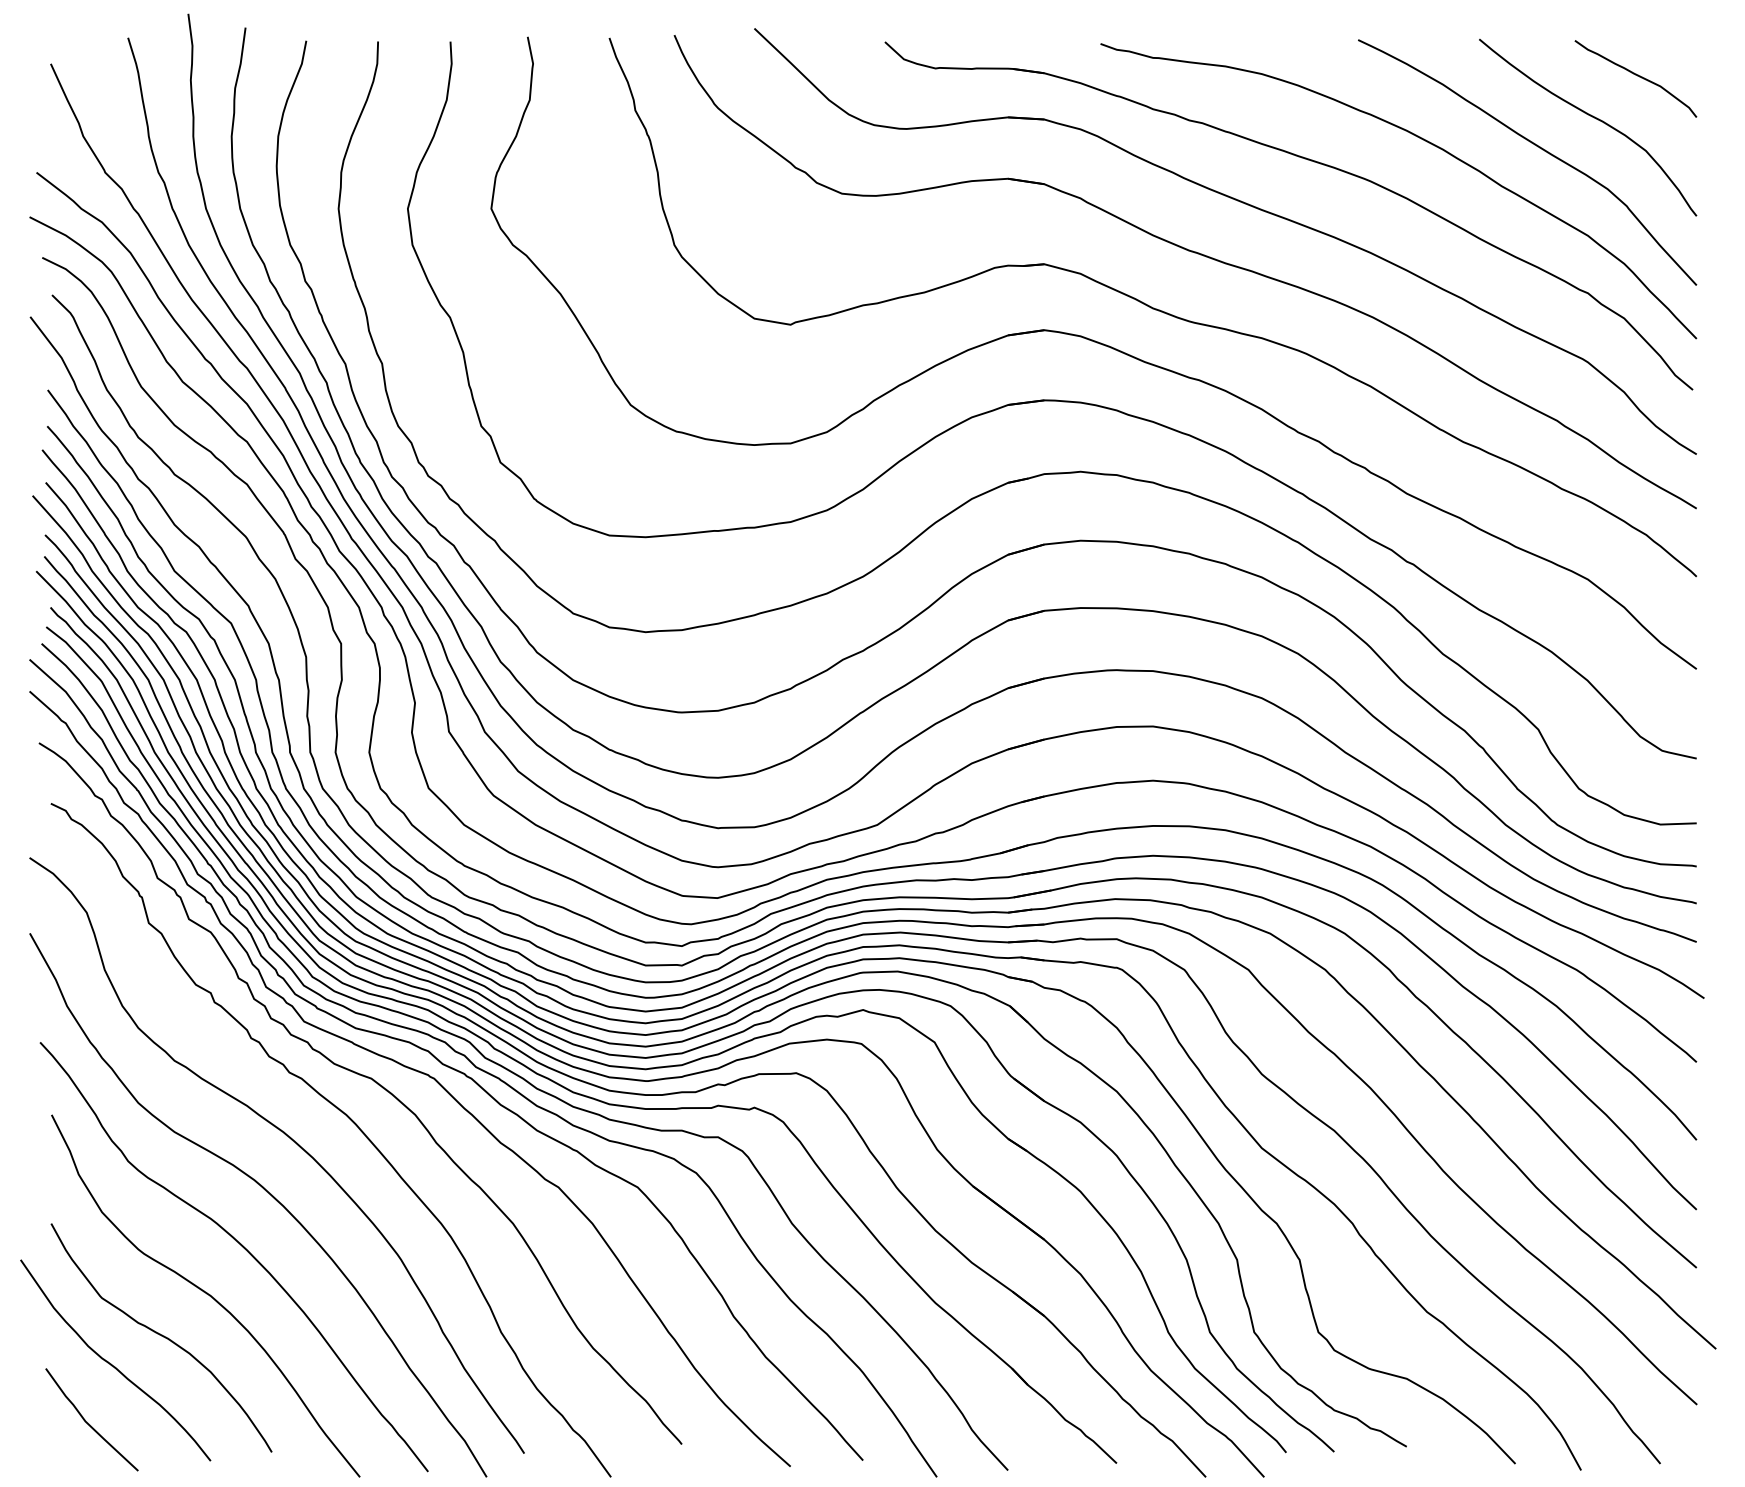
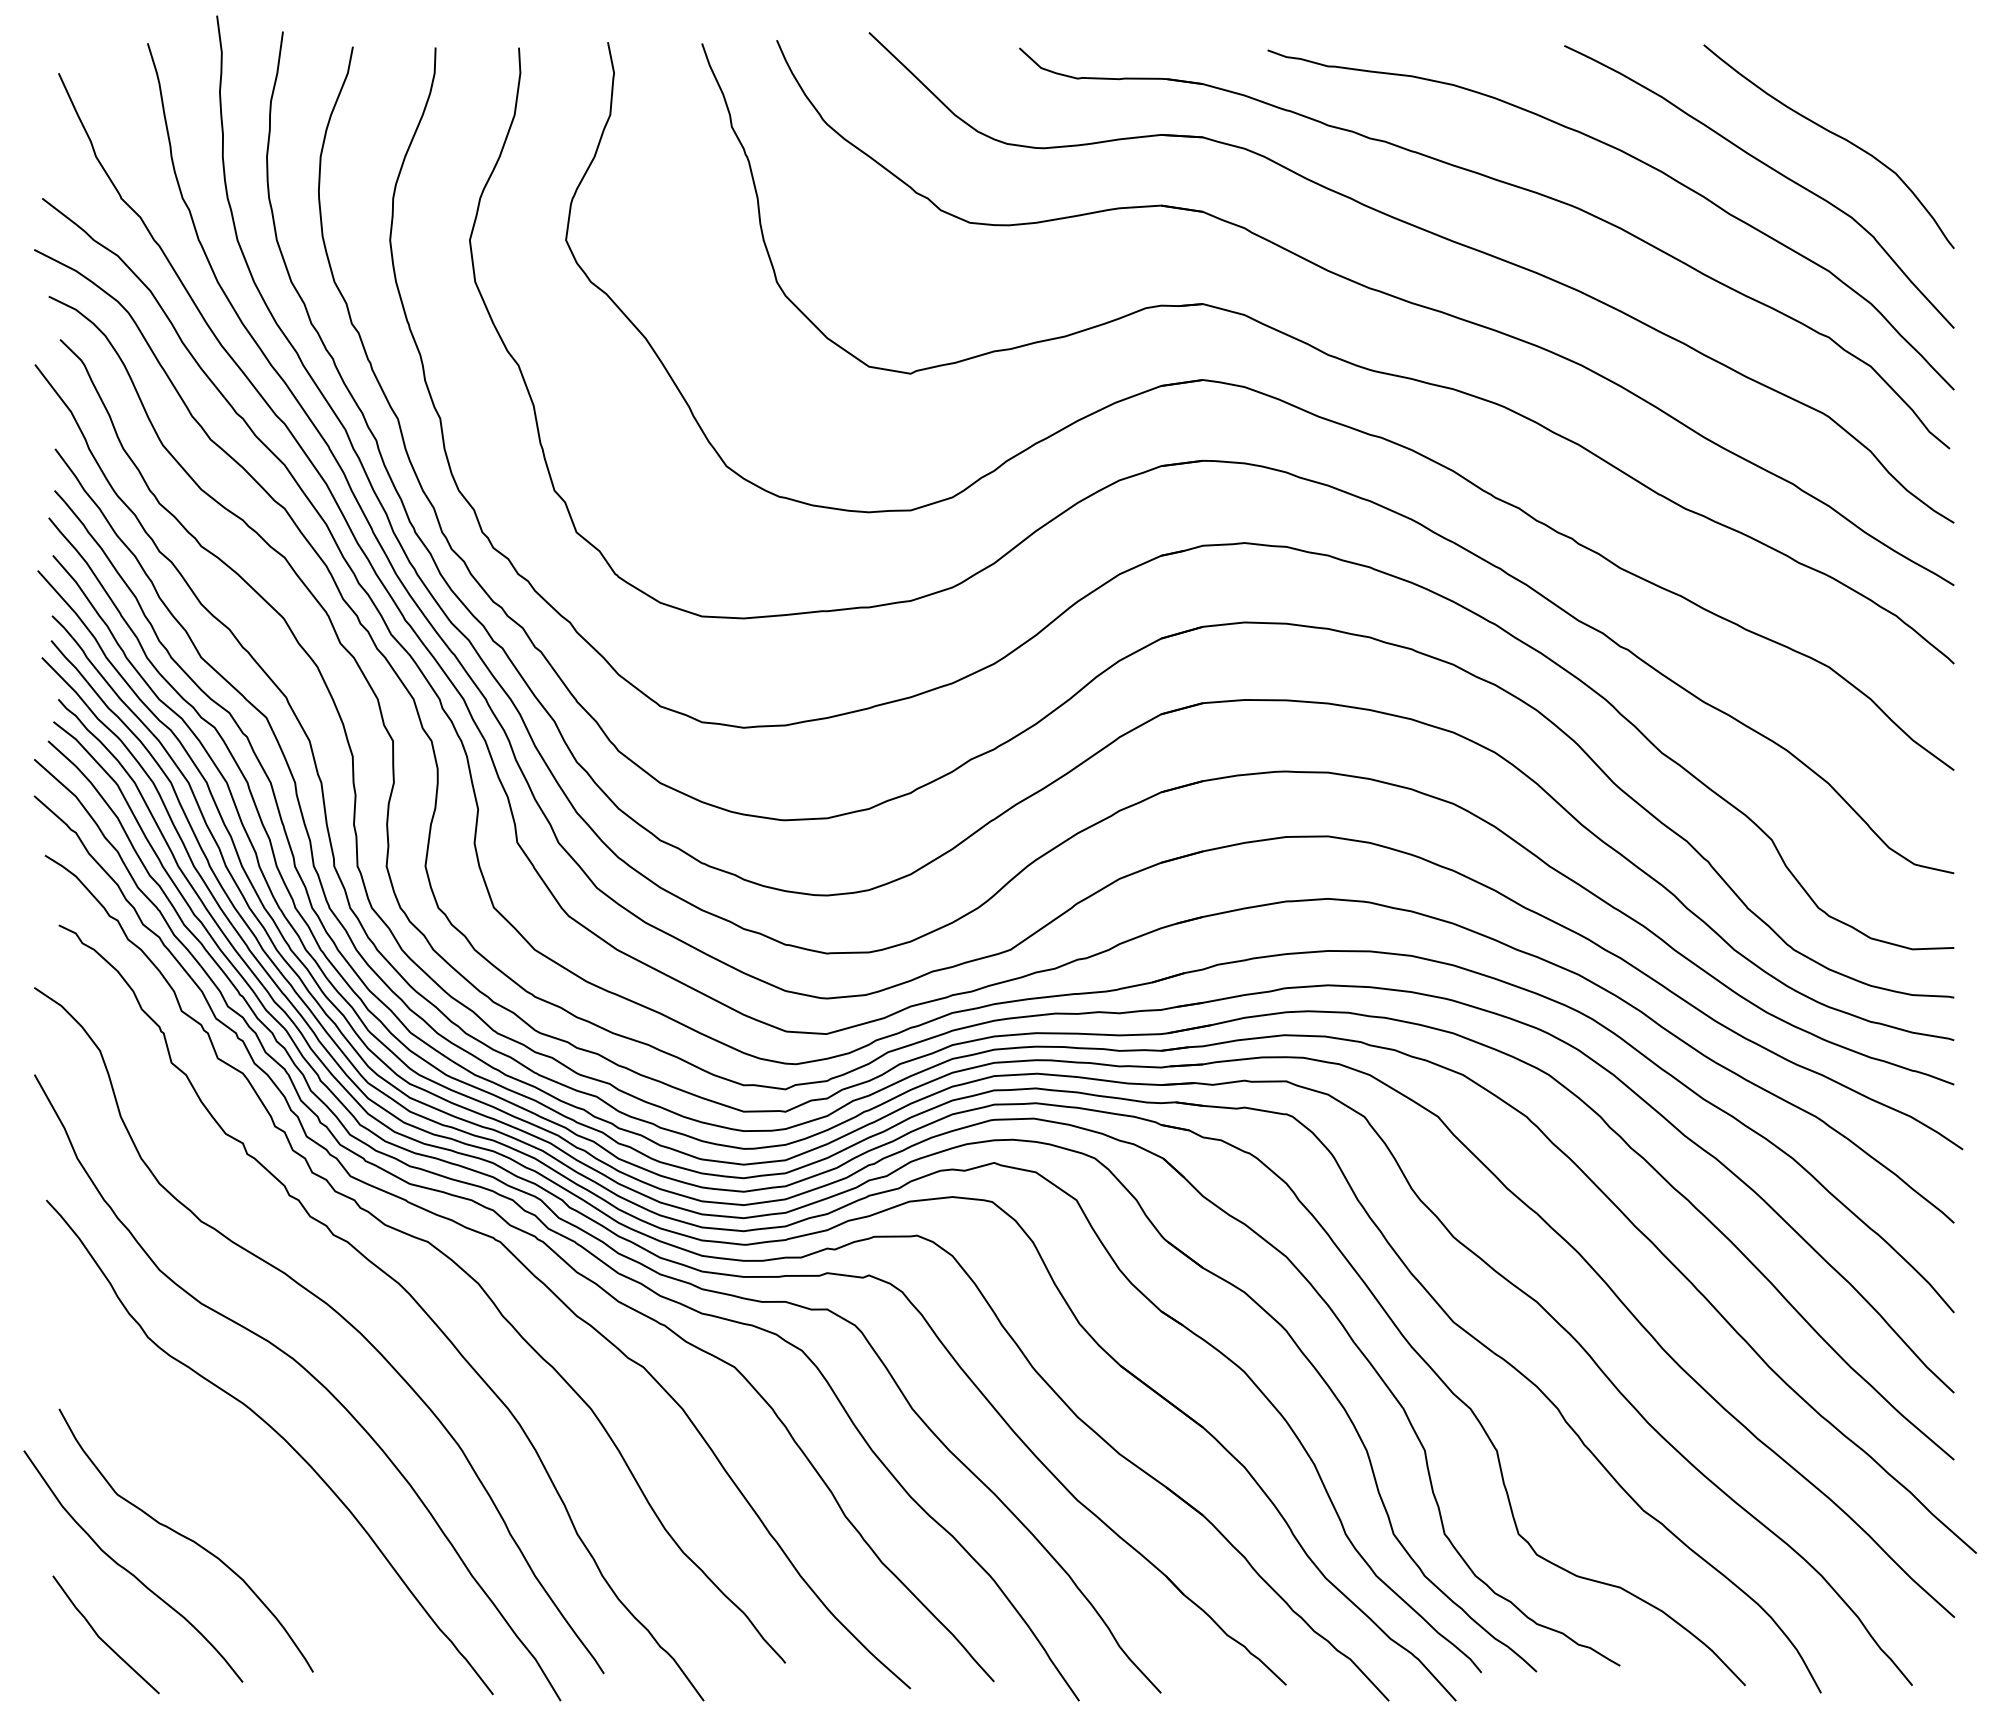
curve: (1637, 76) -> (1885, 87), removed
curve: (206, 1294) -> (238, 1490), removed

